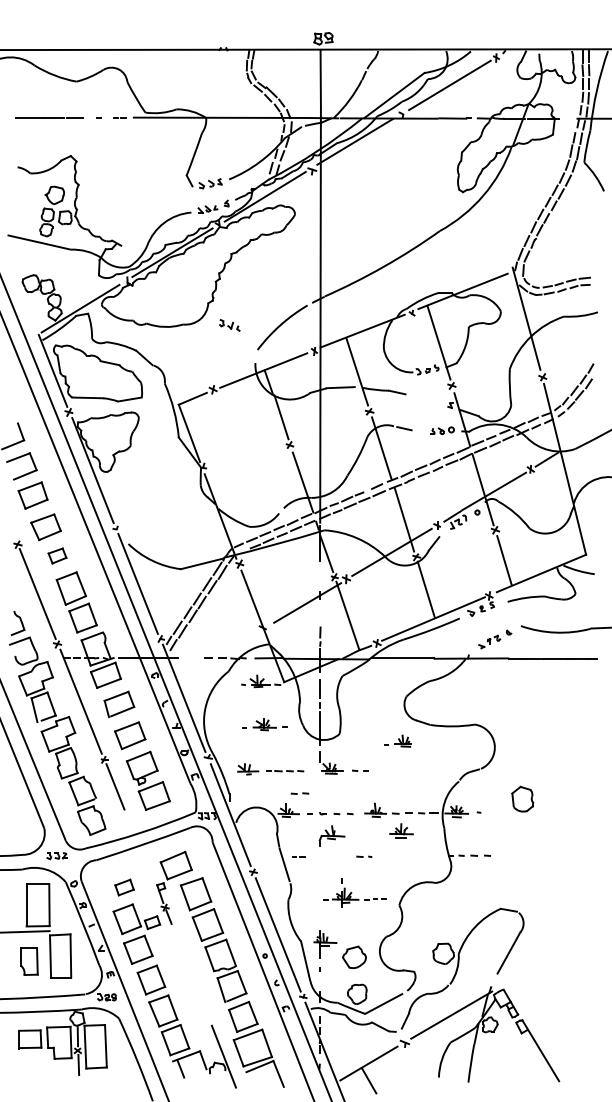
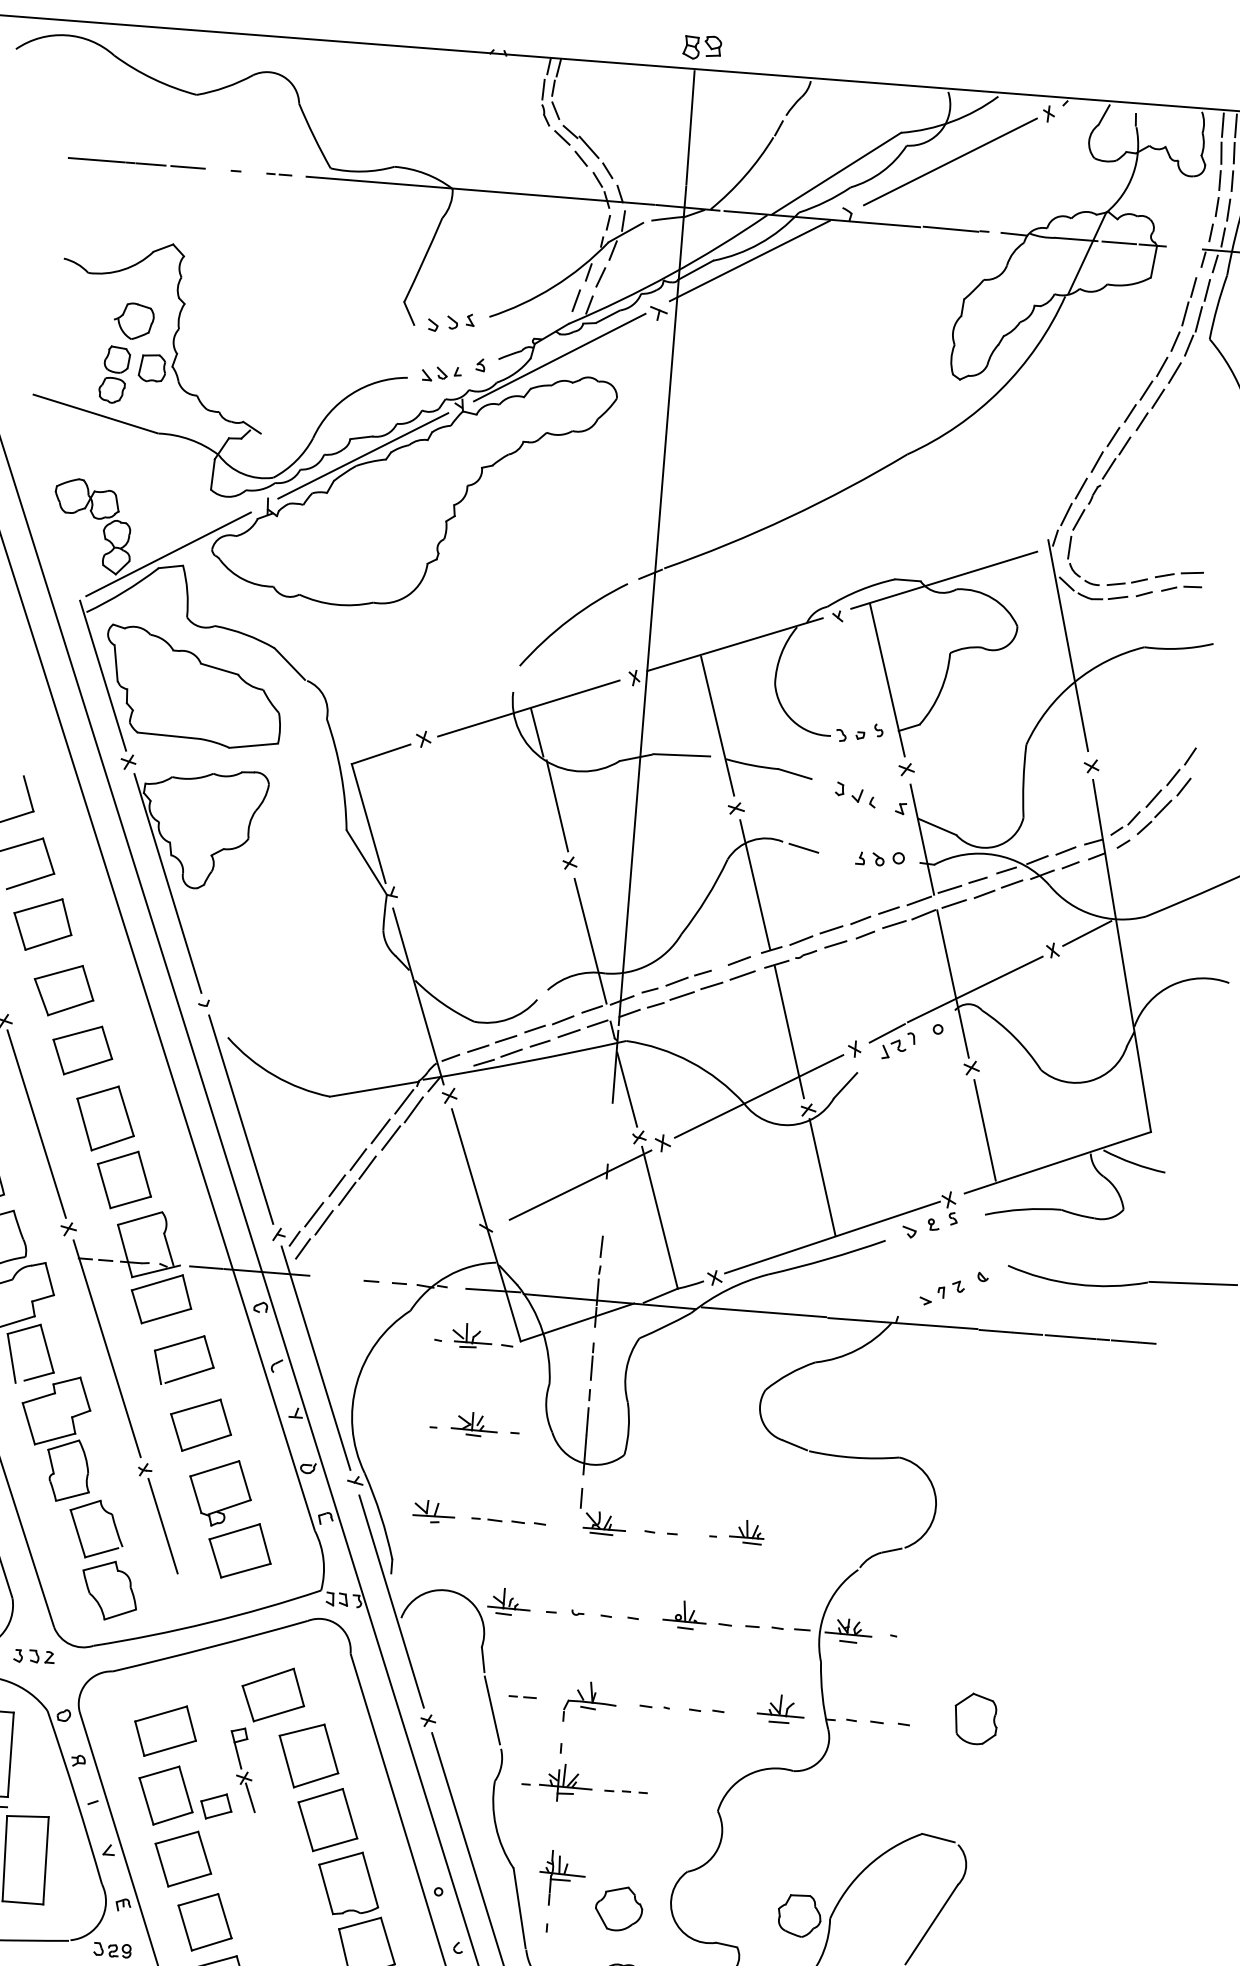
part: (229, 325) -> (855, 795), moved
part: (57, 555) -> (82, 1049), size x1.67
part: (397, 740) -> (736, 1529), moved
line: (297, 793) -> (701, 1710), moved
part: (522, 798) -> (975, 1717), moved
part: (401, 830) -> (781, 1708), moved
part: (331, 835) -> (588, 1701), moved
part: (124, 887) -> (165, 1730), size x1.67
part: (354, 892) -> (584, 1774), moved

